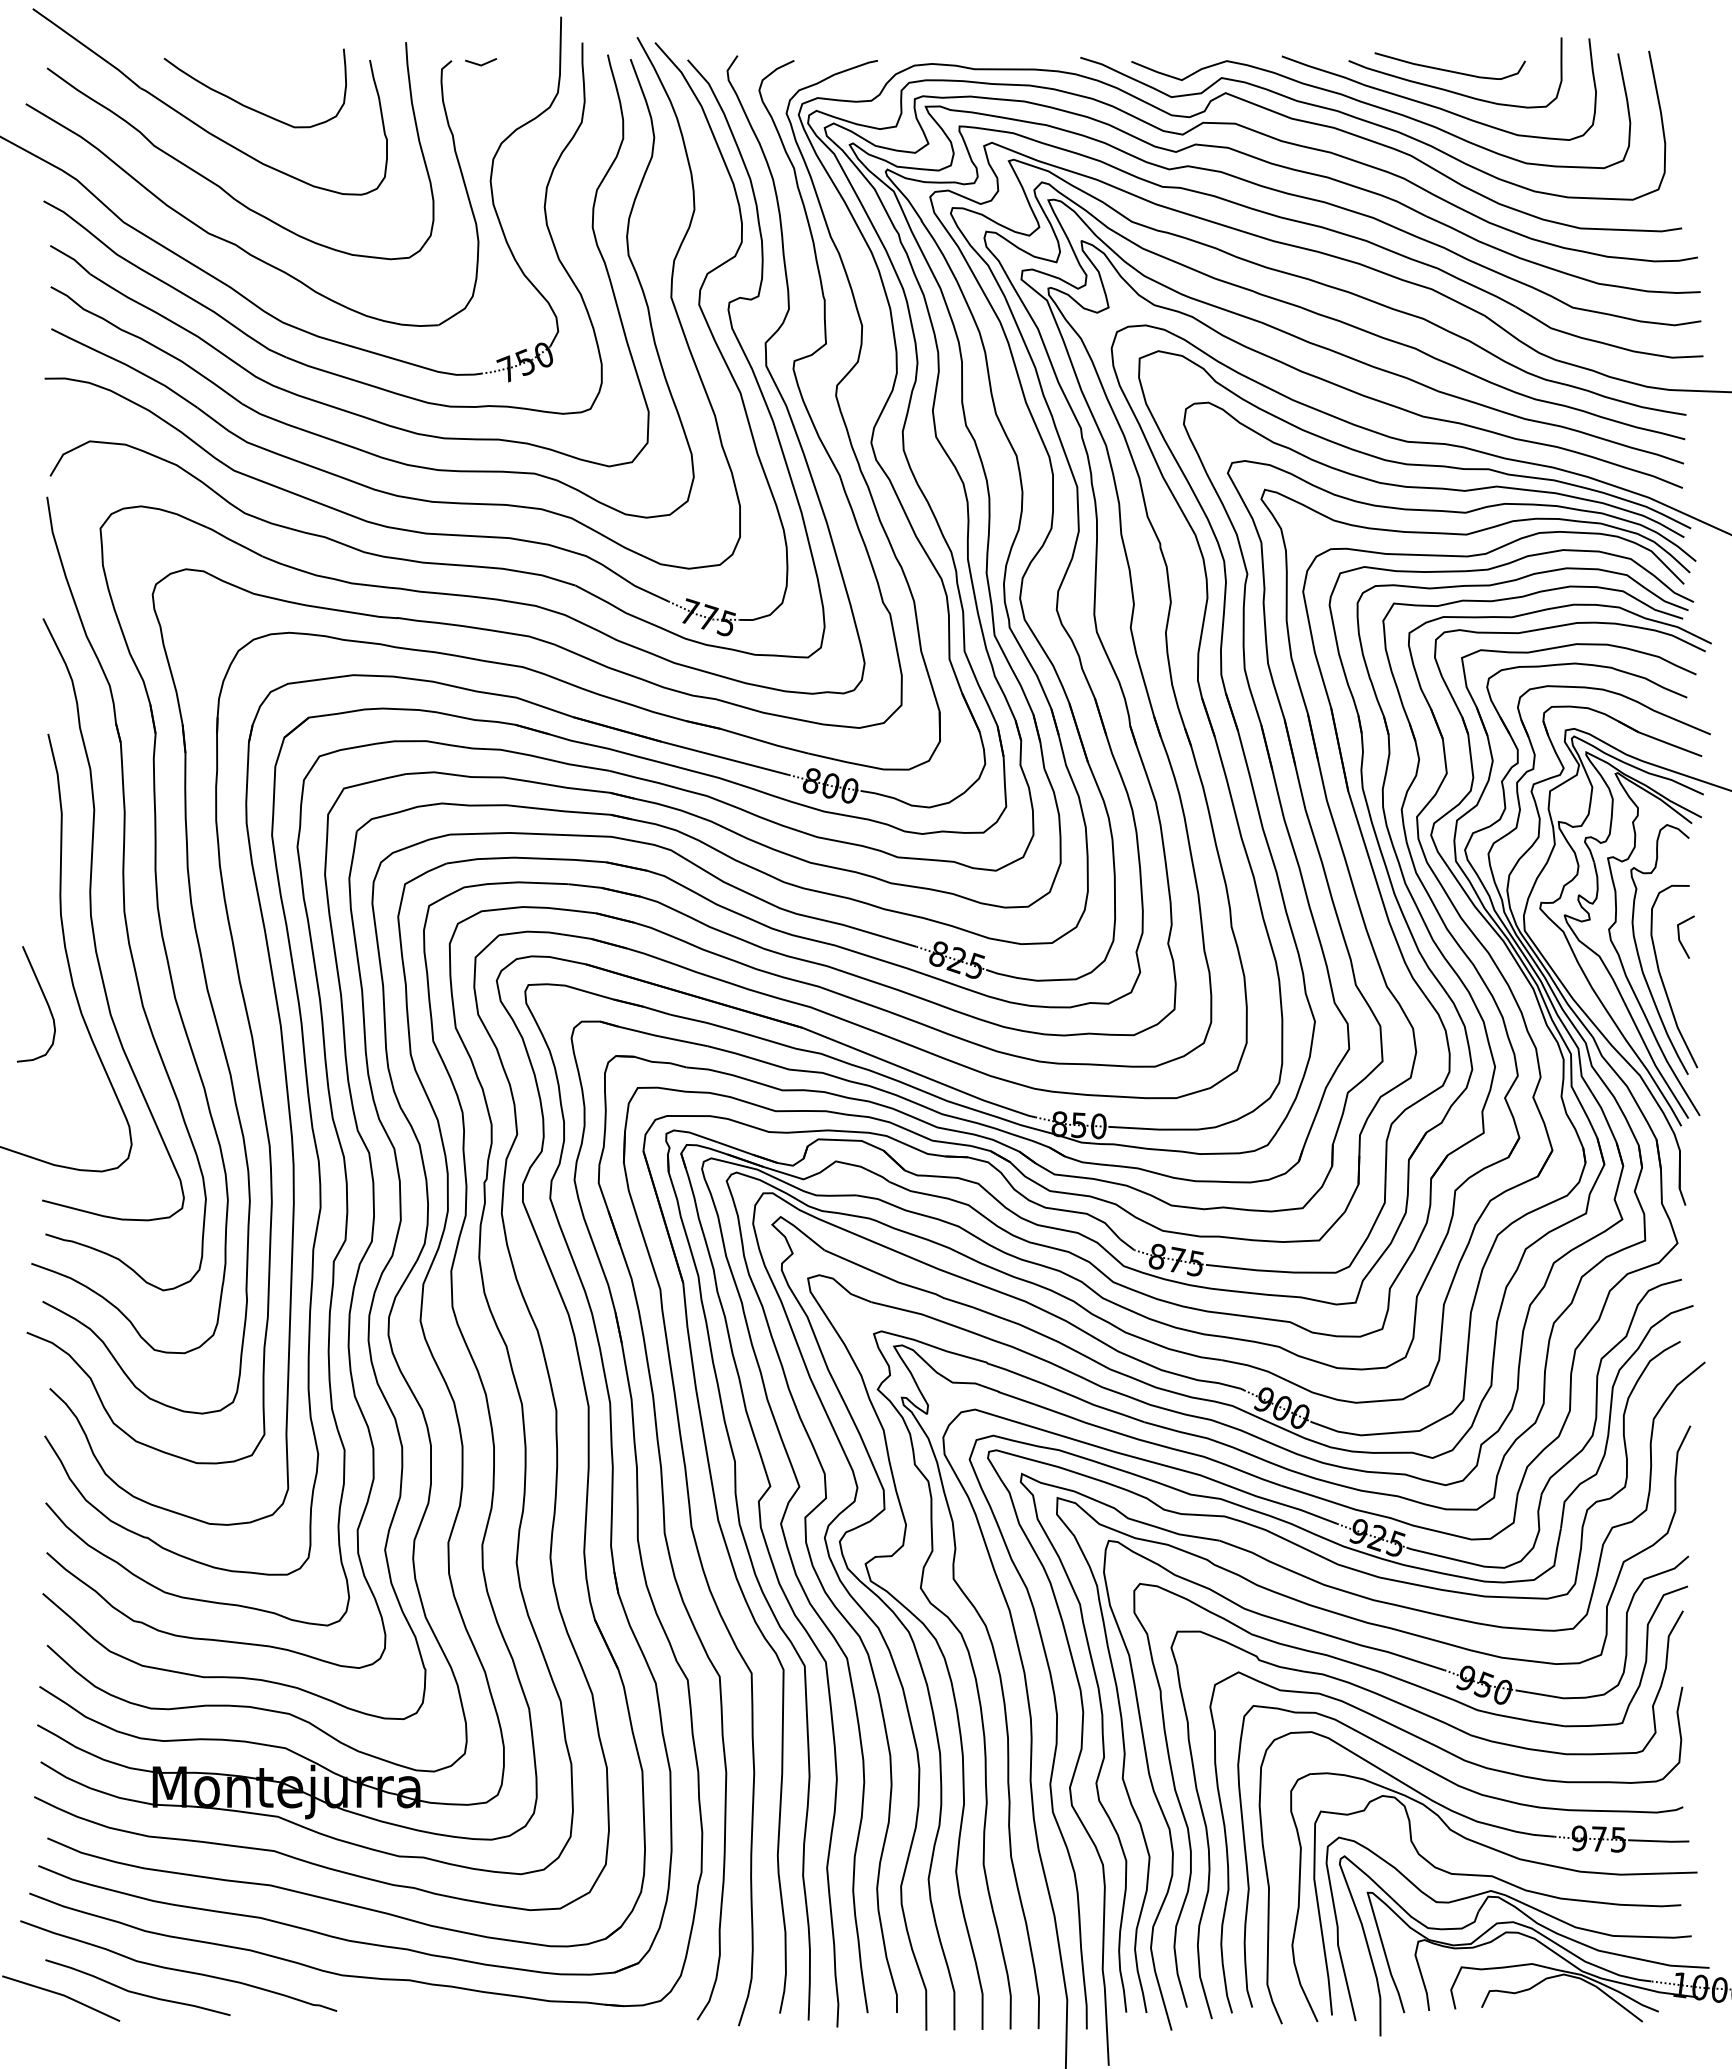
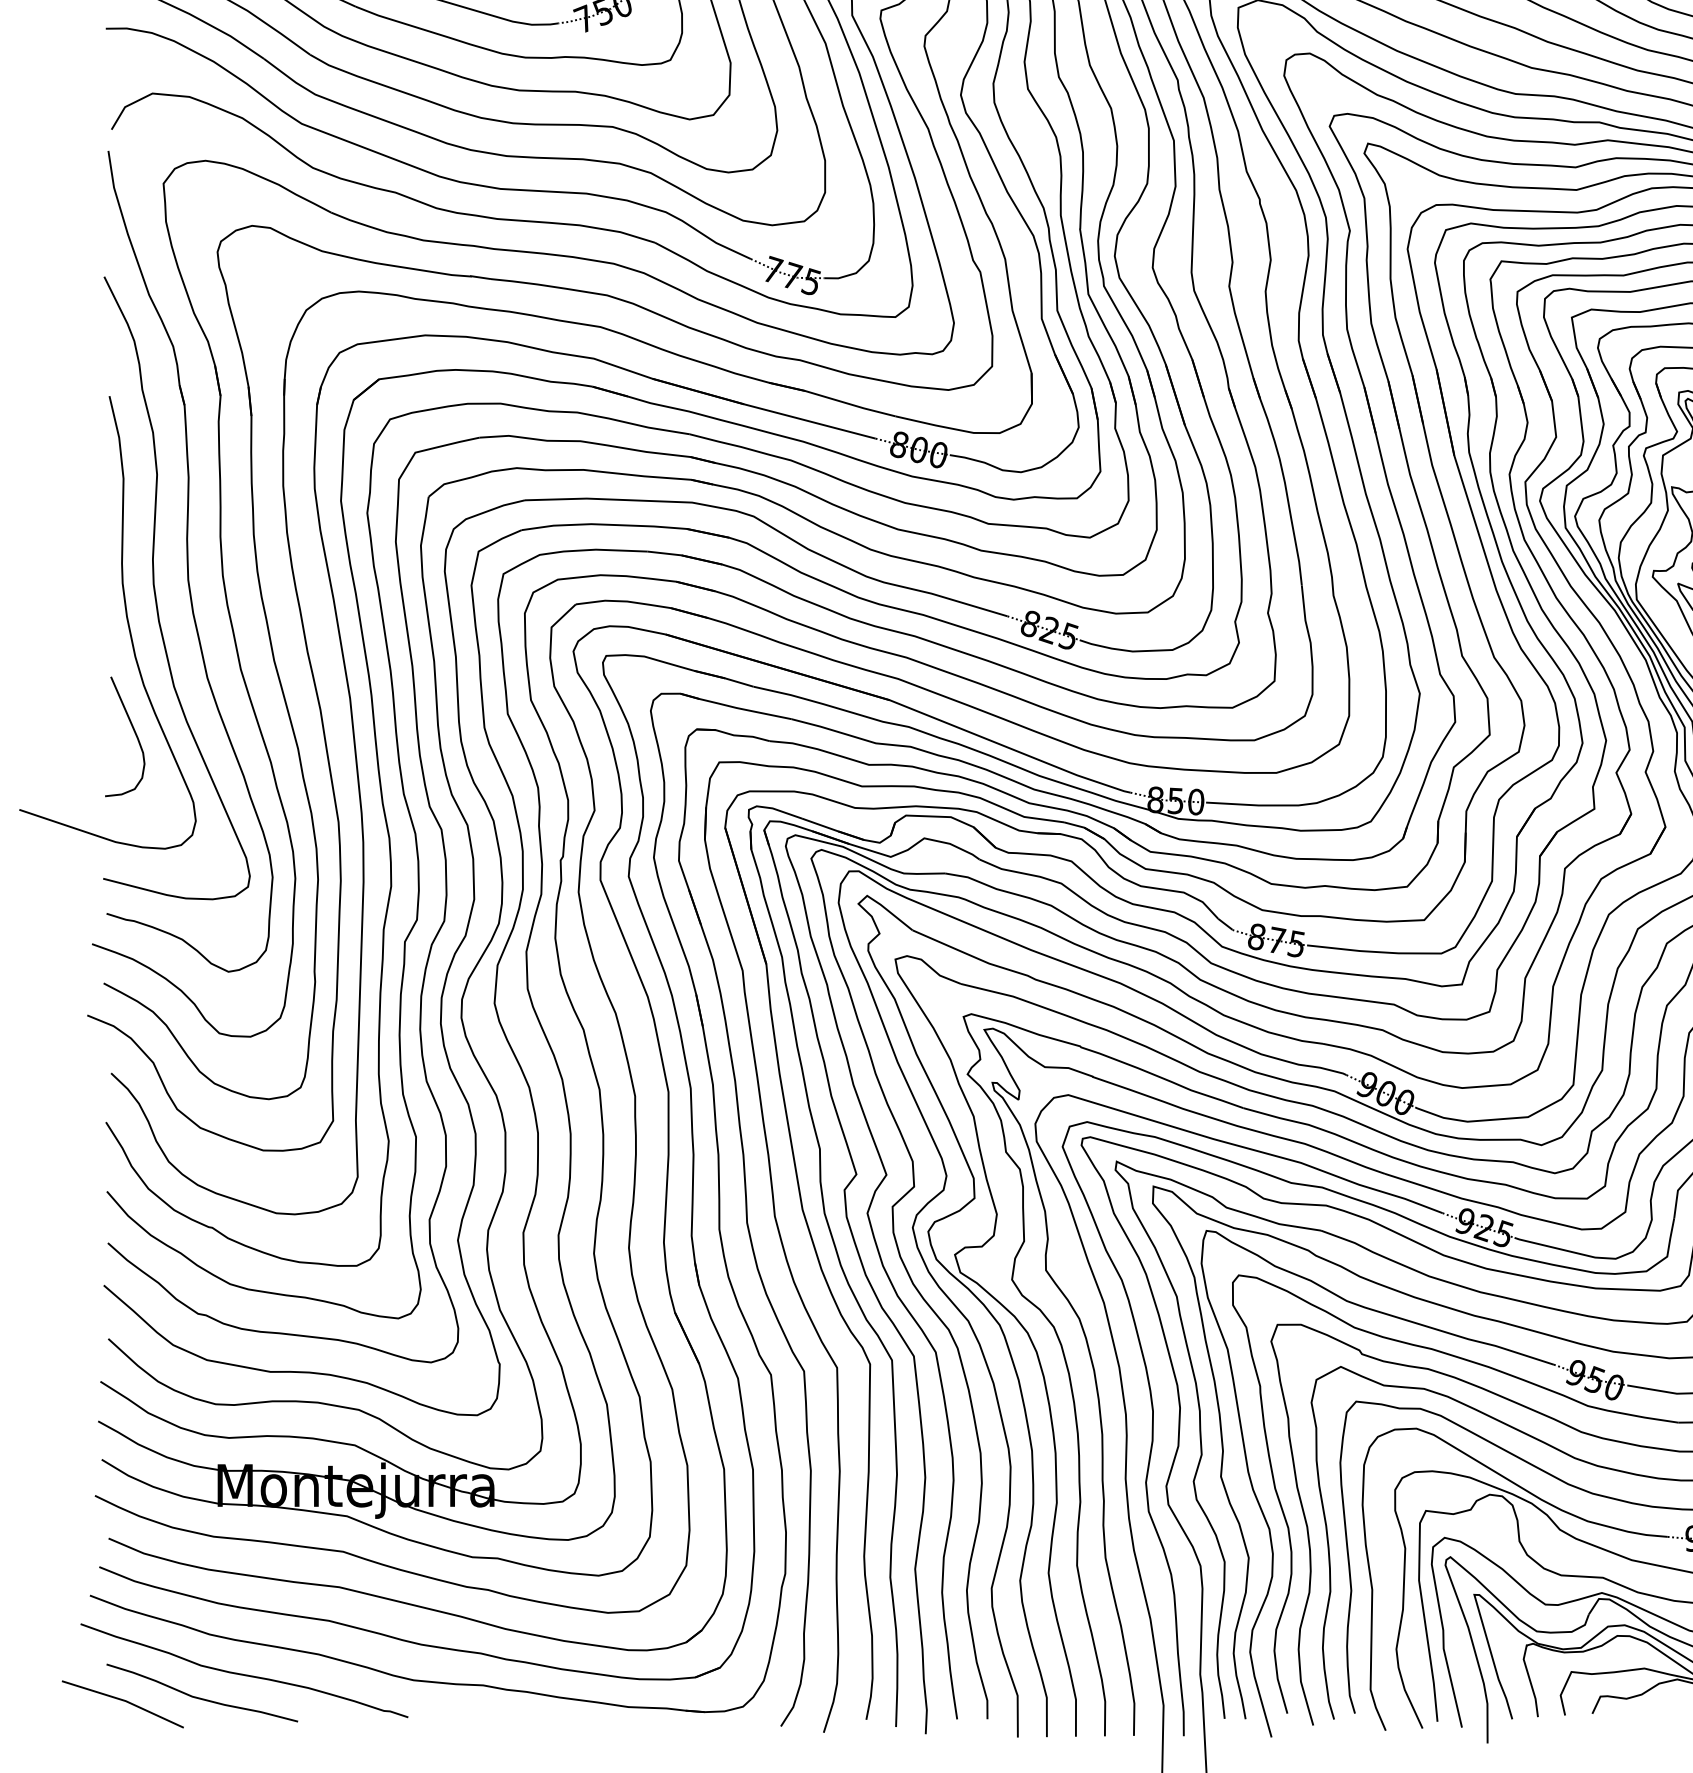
curve: (44, 999) -> (133, 731), moved

